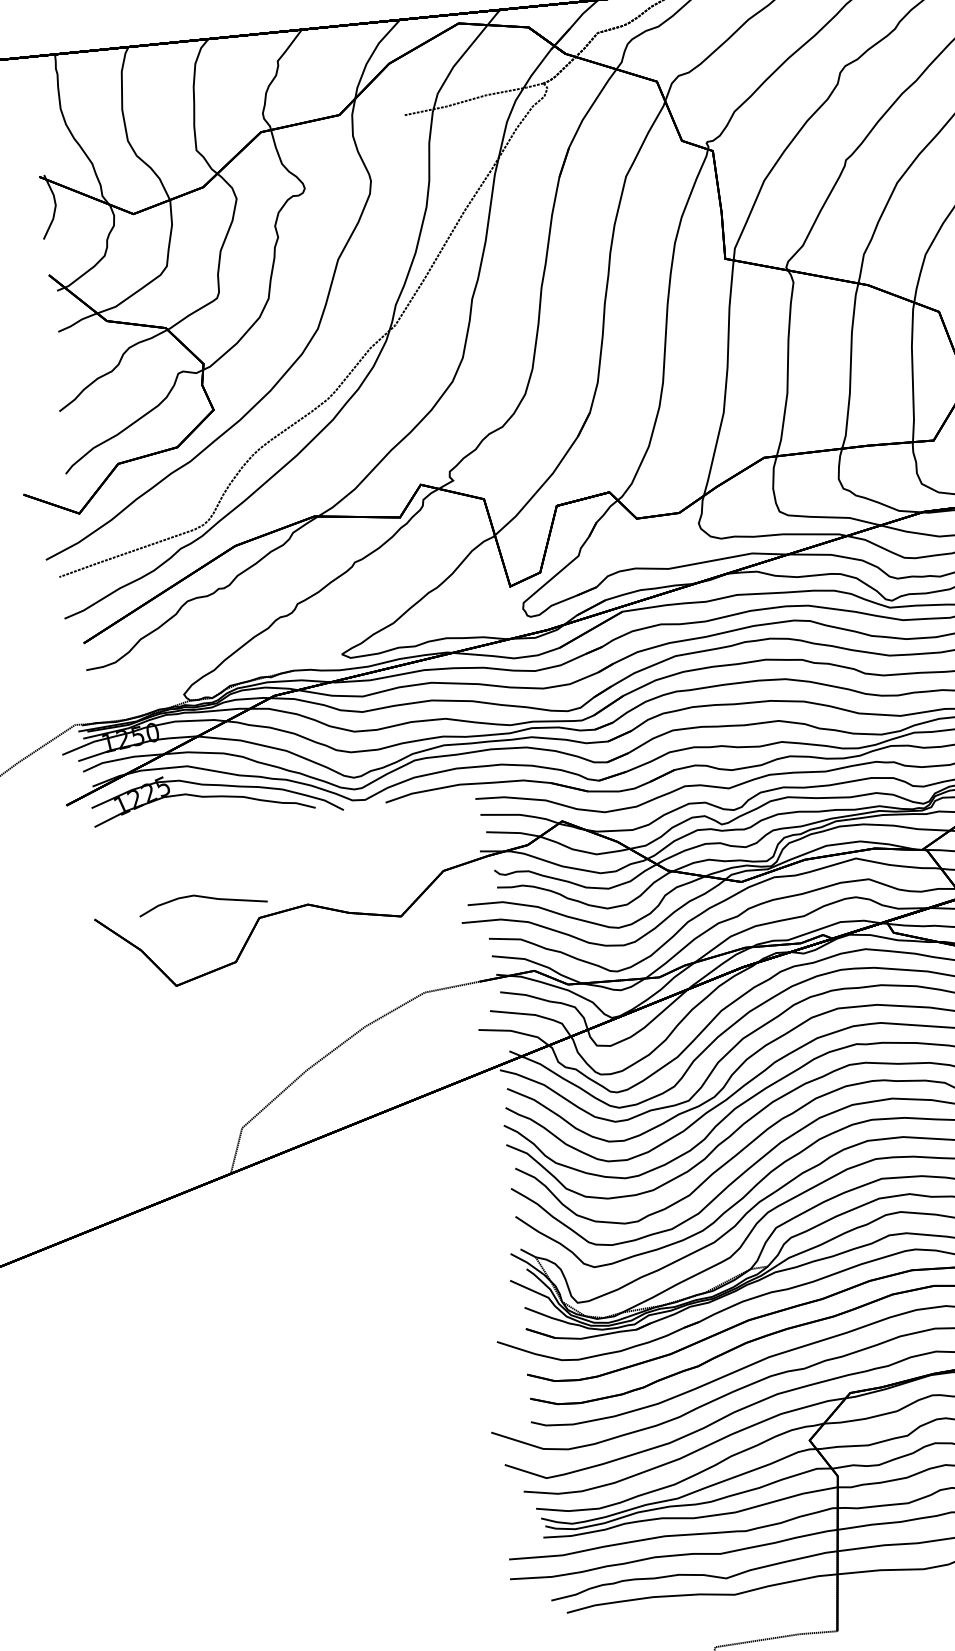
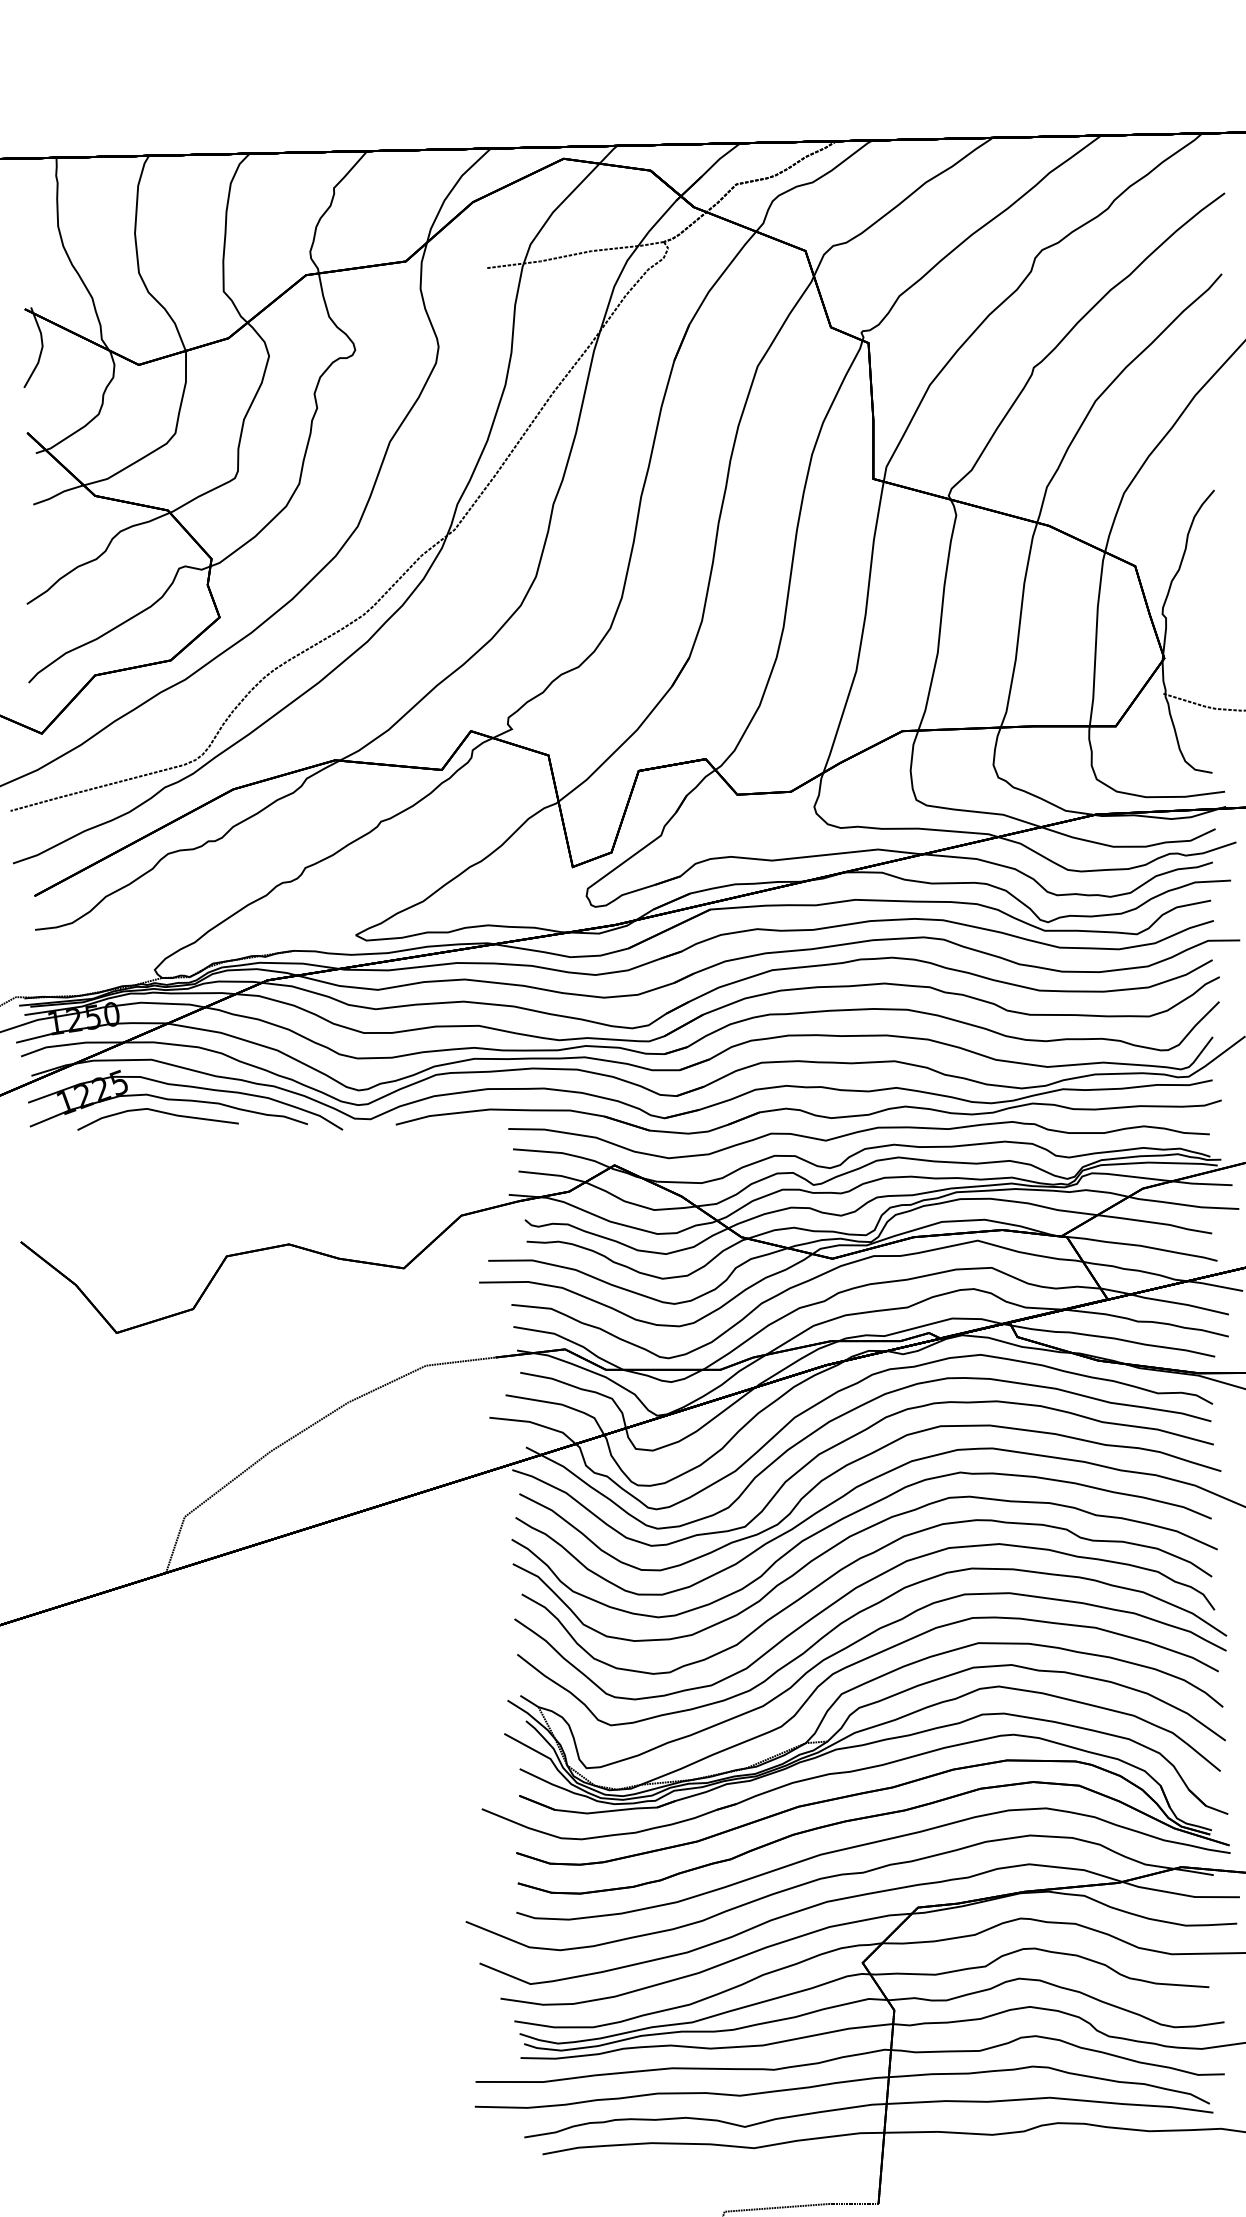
part: (202, 897) -> (157, 1112), moved

